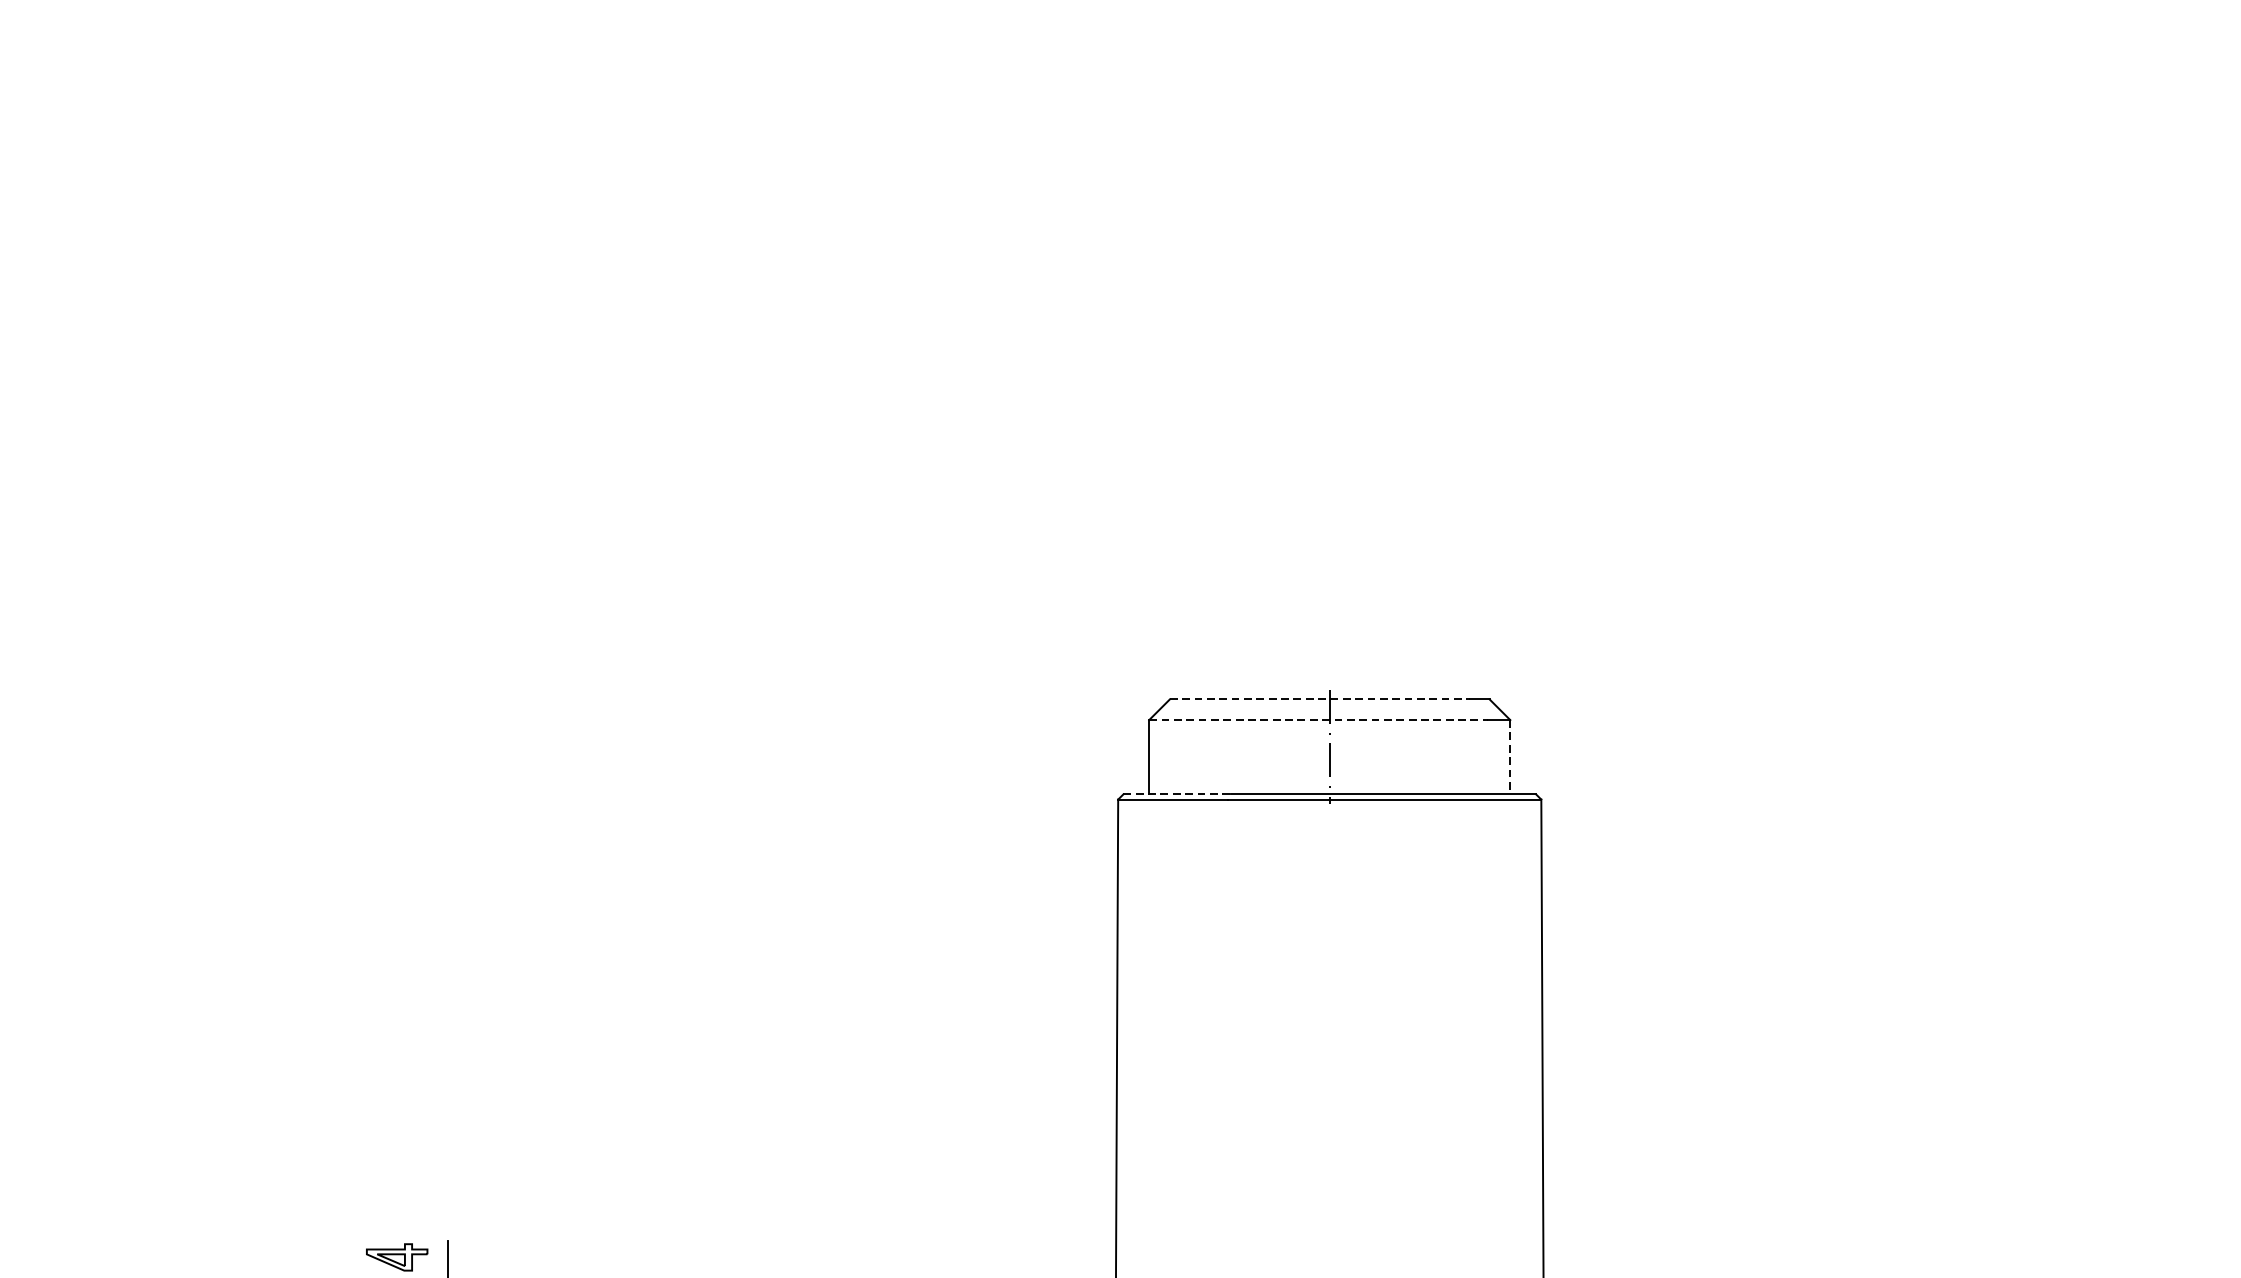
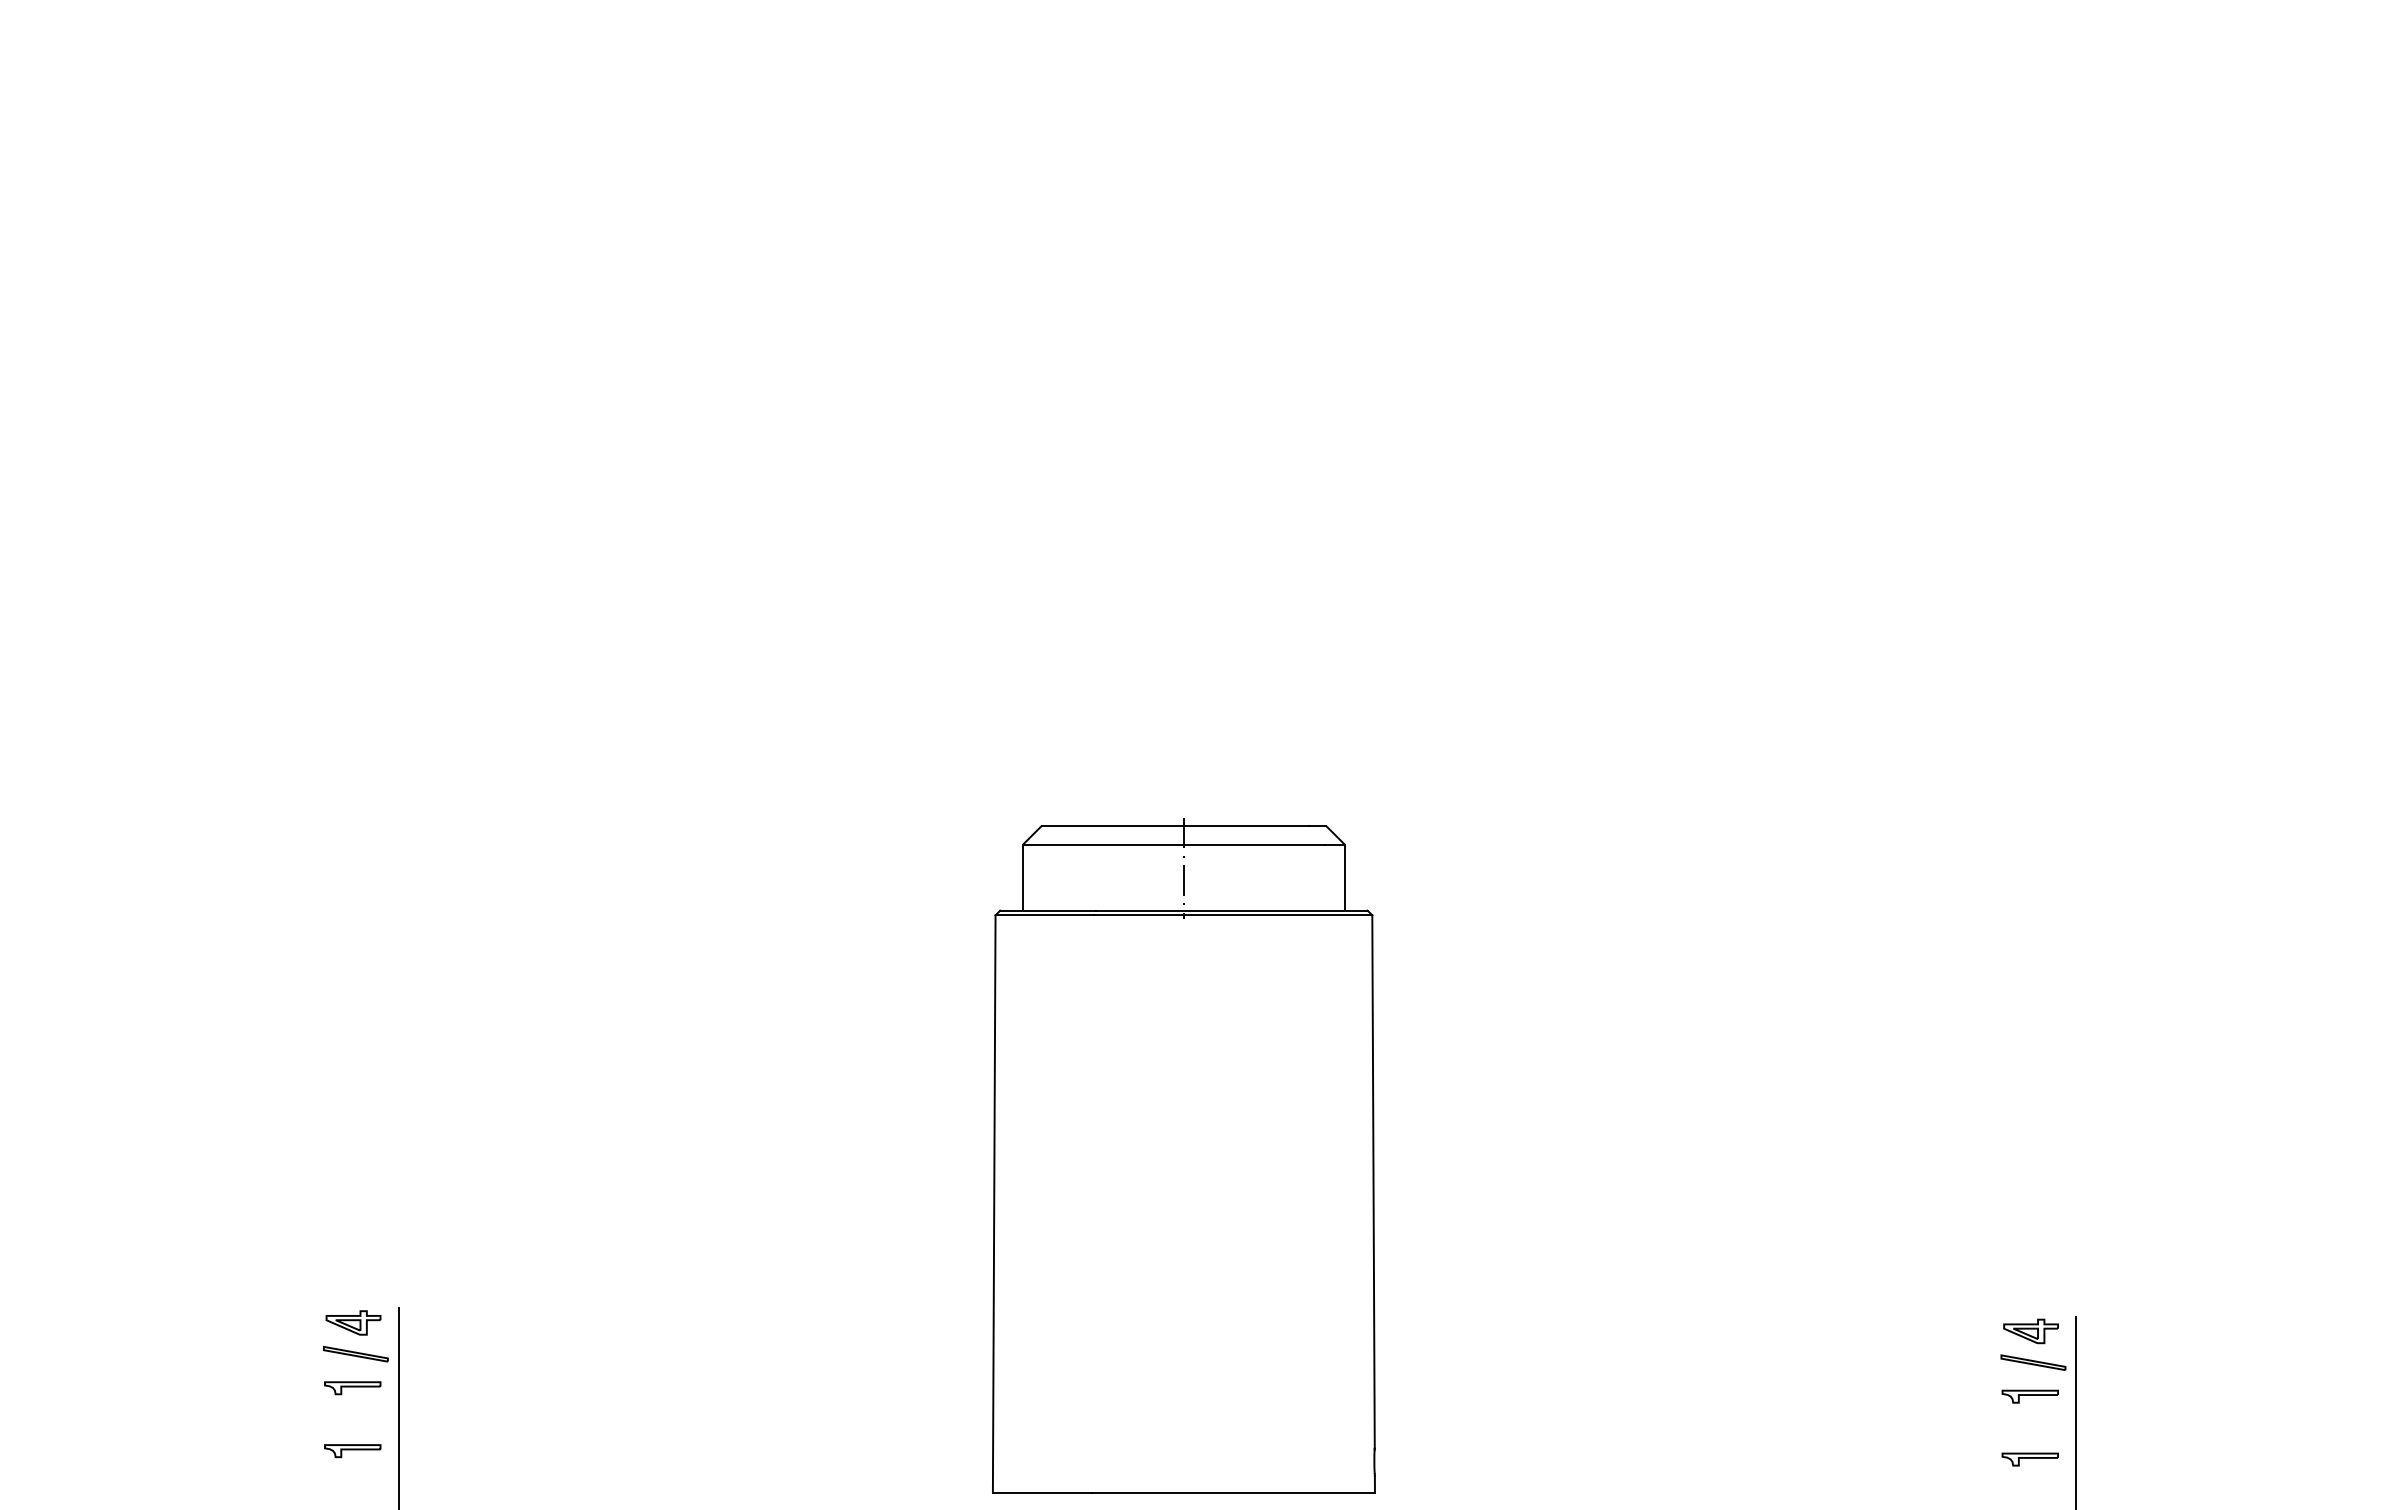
line: (1320, 699) -> (1175, 826), dashed -> solid
line: (1319, 720) -> (1174, 844), dashed -> solid
line: (1510, 758) -> (1344, 878), dashed -> solid
line: (1177, 794) -> (1048, 910), dashed -> solid

